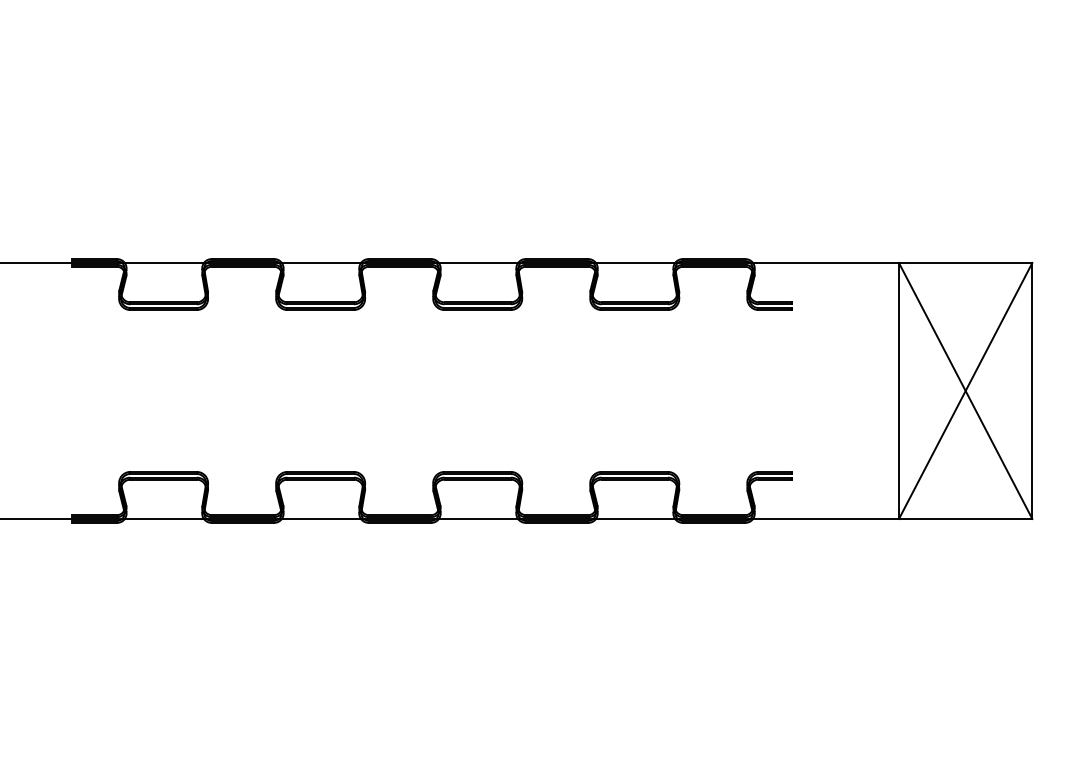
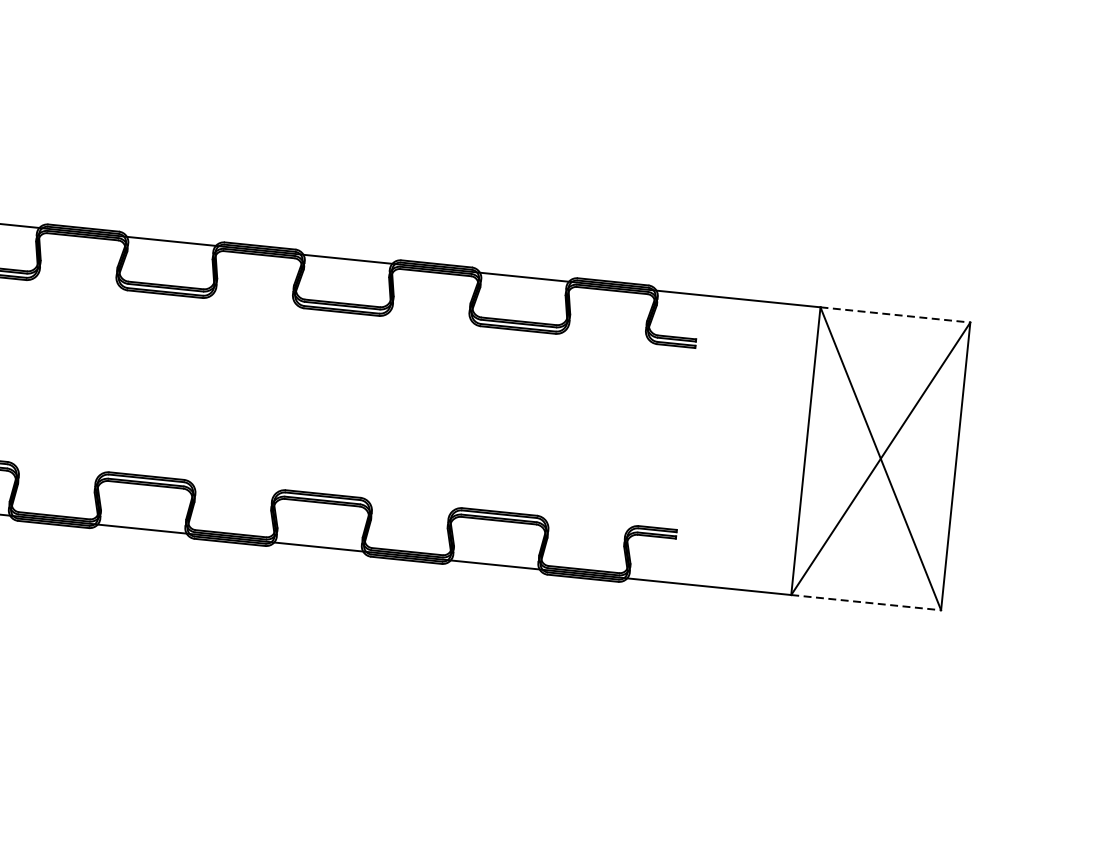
line: (965, 262) -> (895, 314), solid -> dashed
line: (965, 519) -> (865, 603), solid -> dashed

